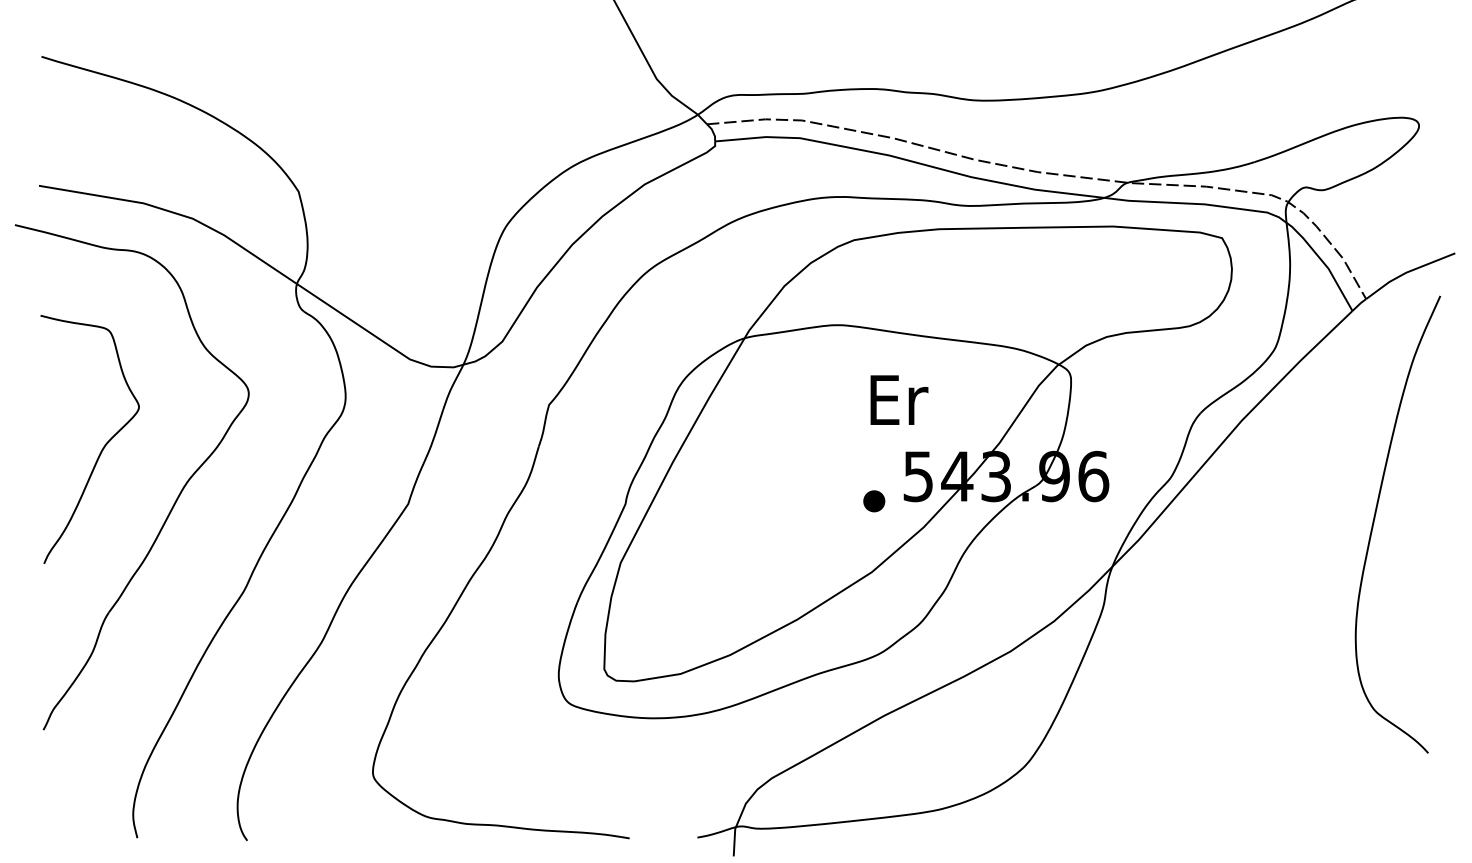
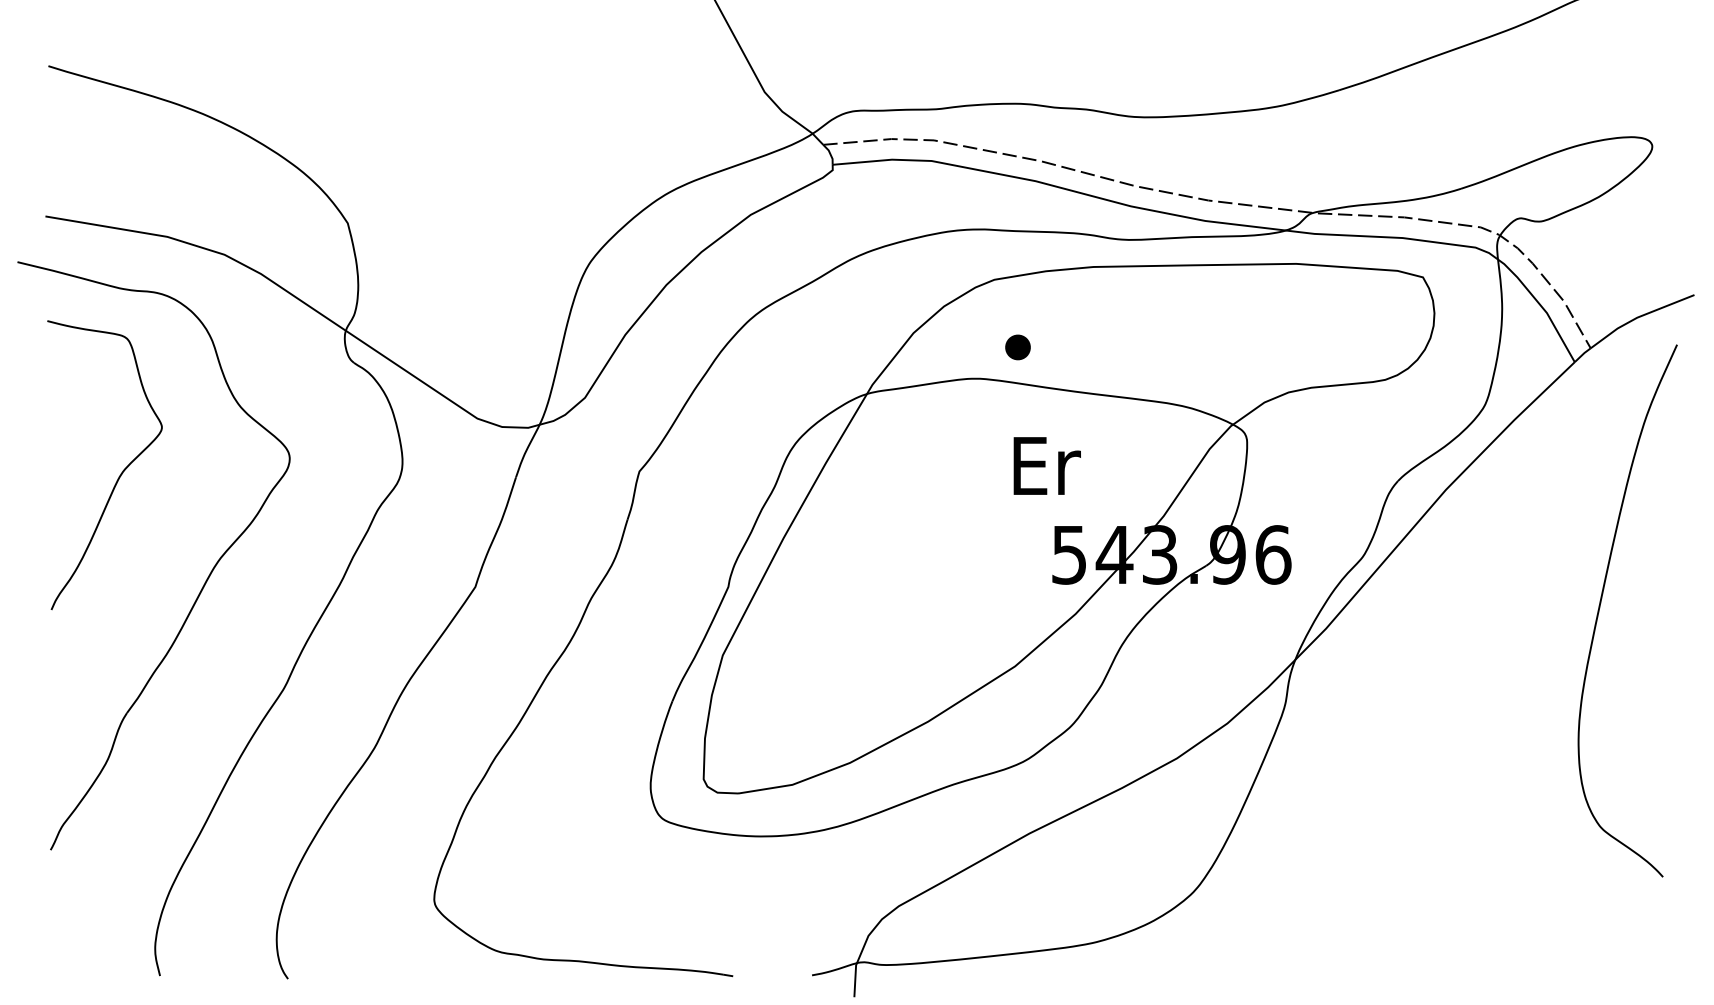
curve: (101, 449) -> (118, 476), moved
part: (874, 501) -> (1018, 347), moved

